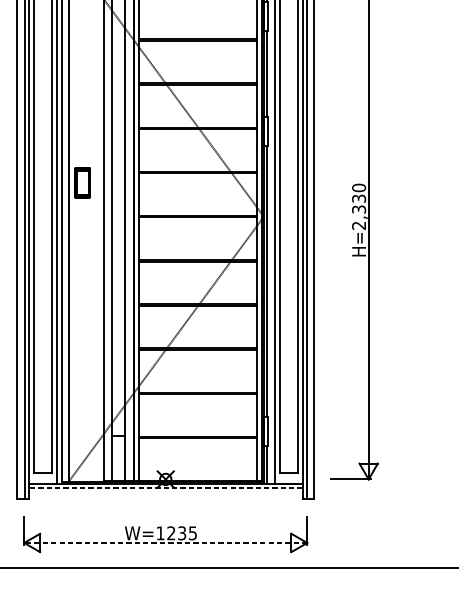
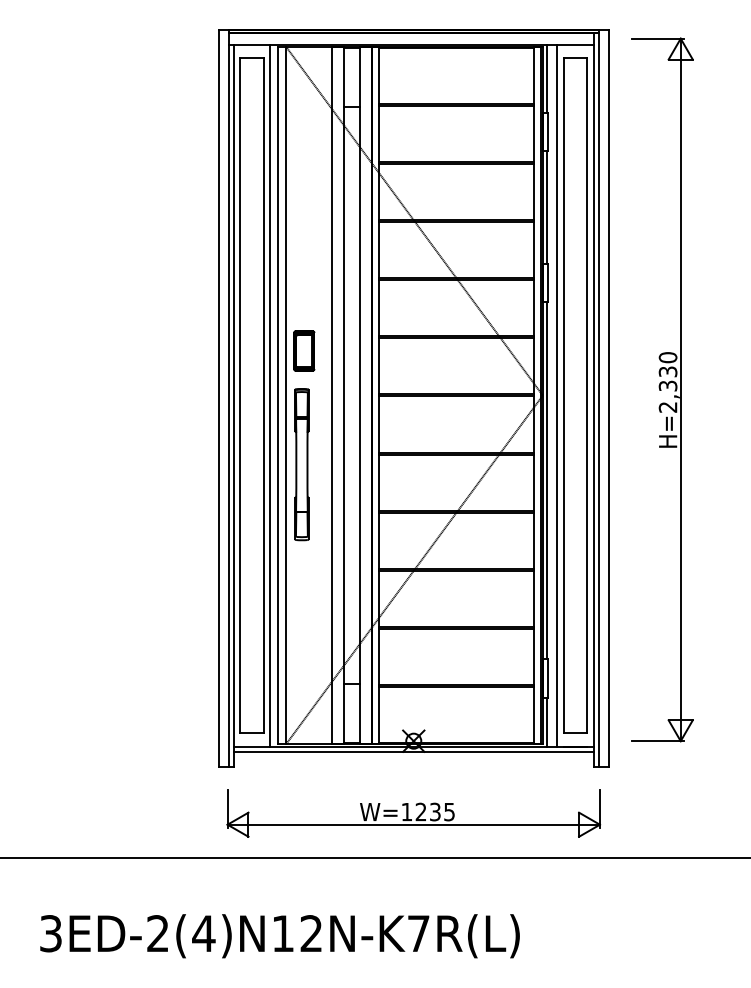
part: (80, 269) -> (301, 464), added
line: (165, 488) -> (413, 752), dashed -> solid
line: (165, 542) -> (413, 824), dashed -> solid

